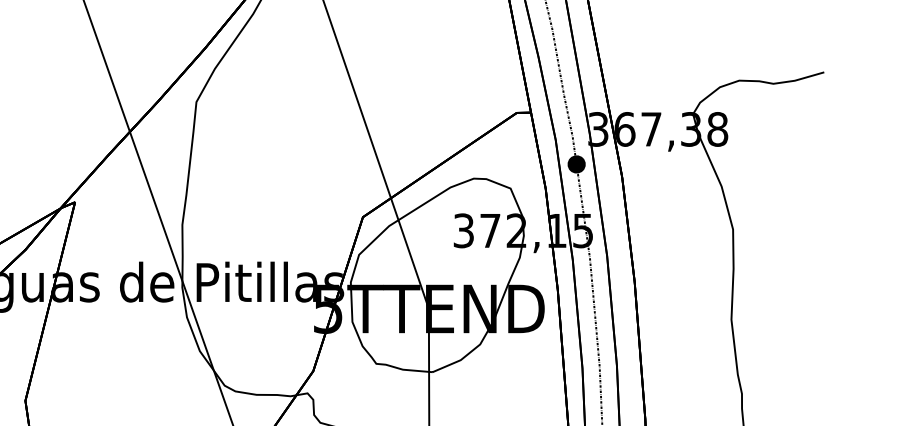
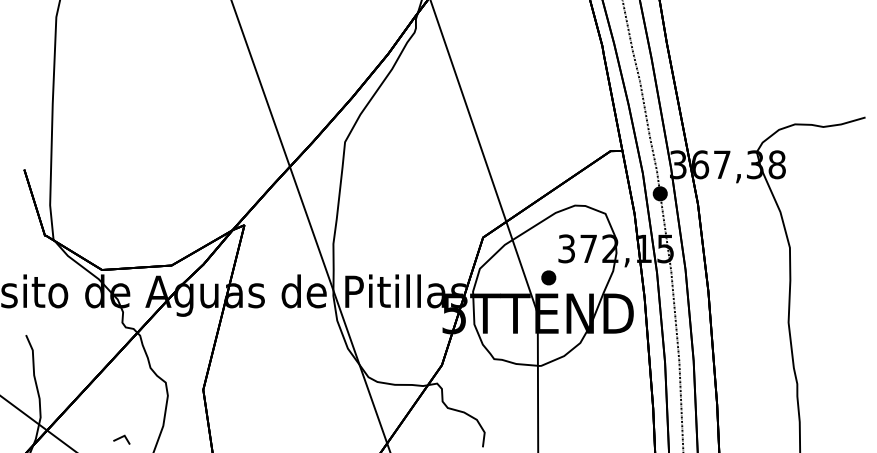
part: (441, 265) -> (548, 277), added

